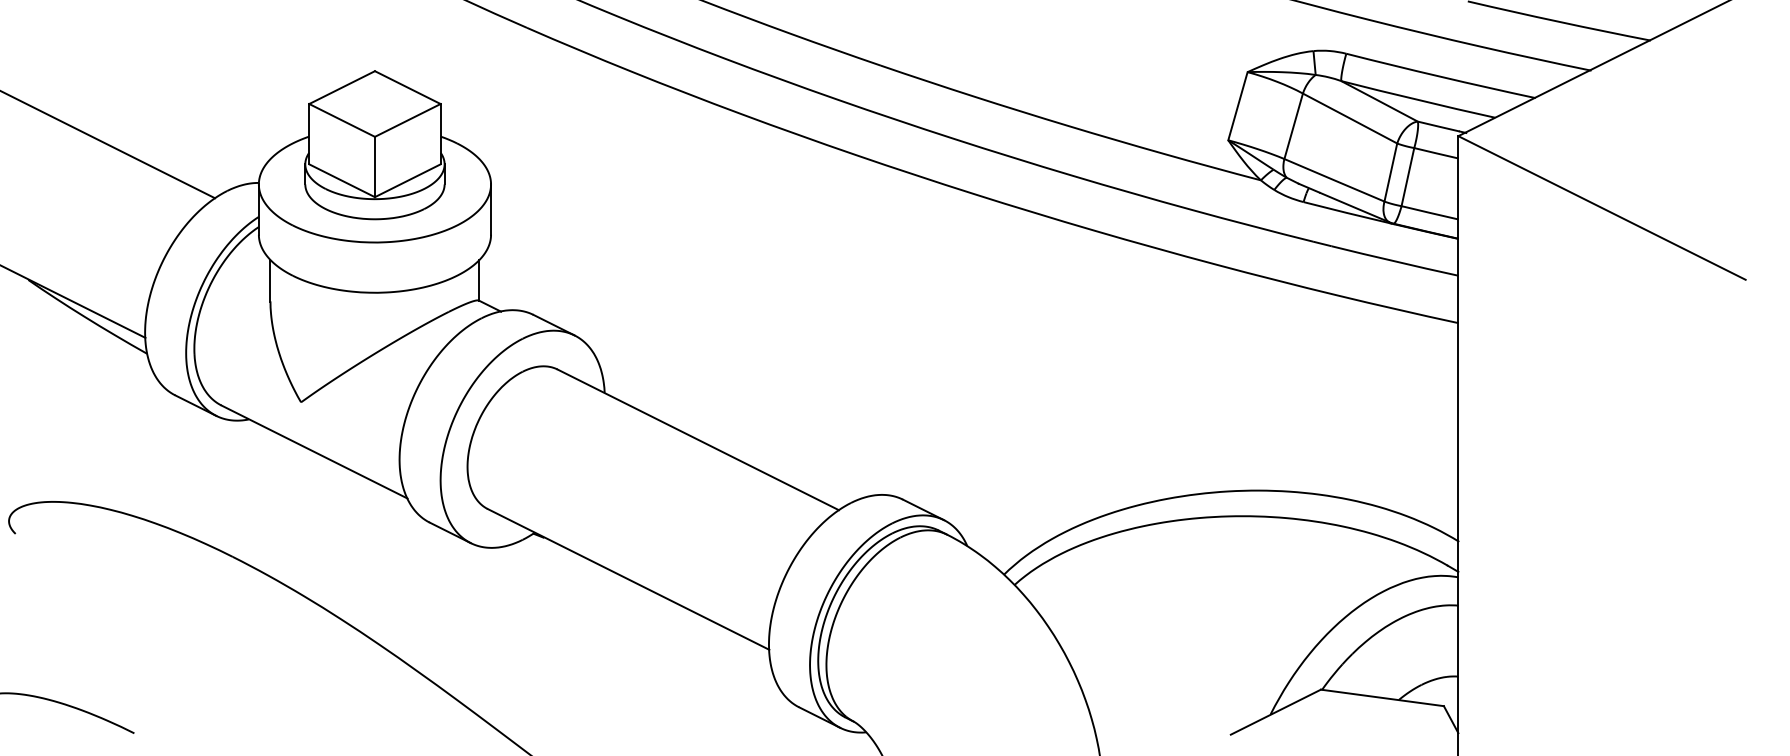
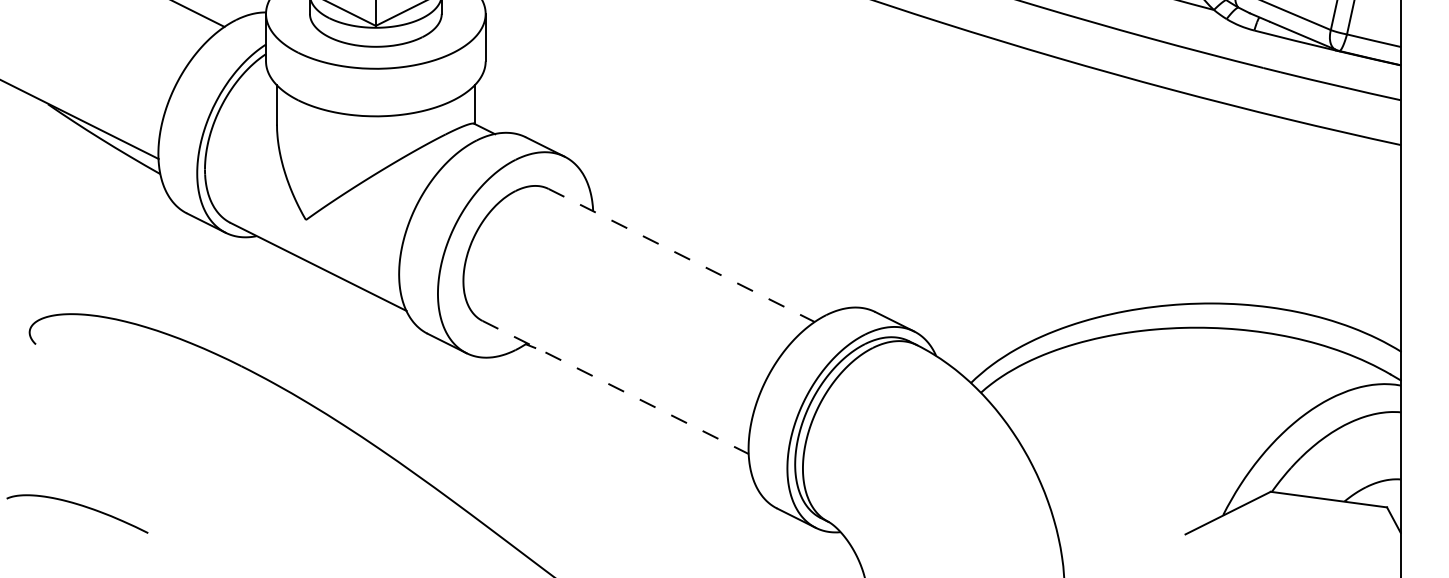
line: (698, 440) -> (681, 256), solid -> dashed
line: (629, 579) -> (616, 387), solid -> dashed

